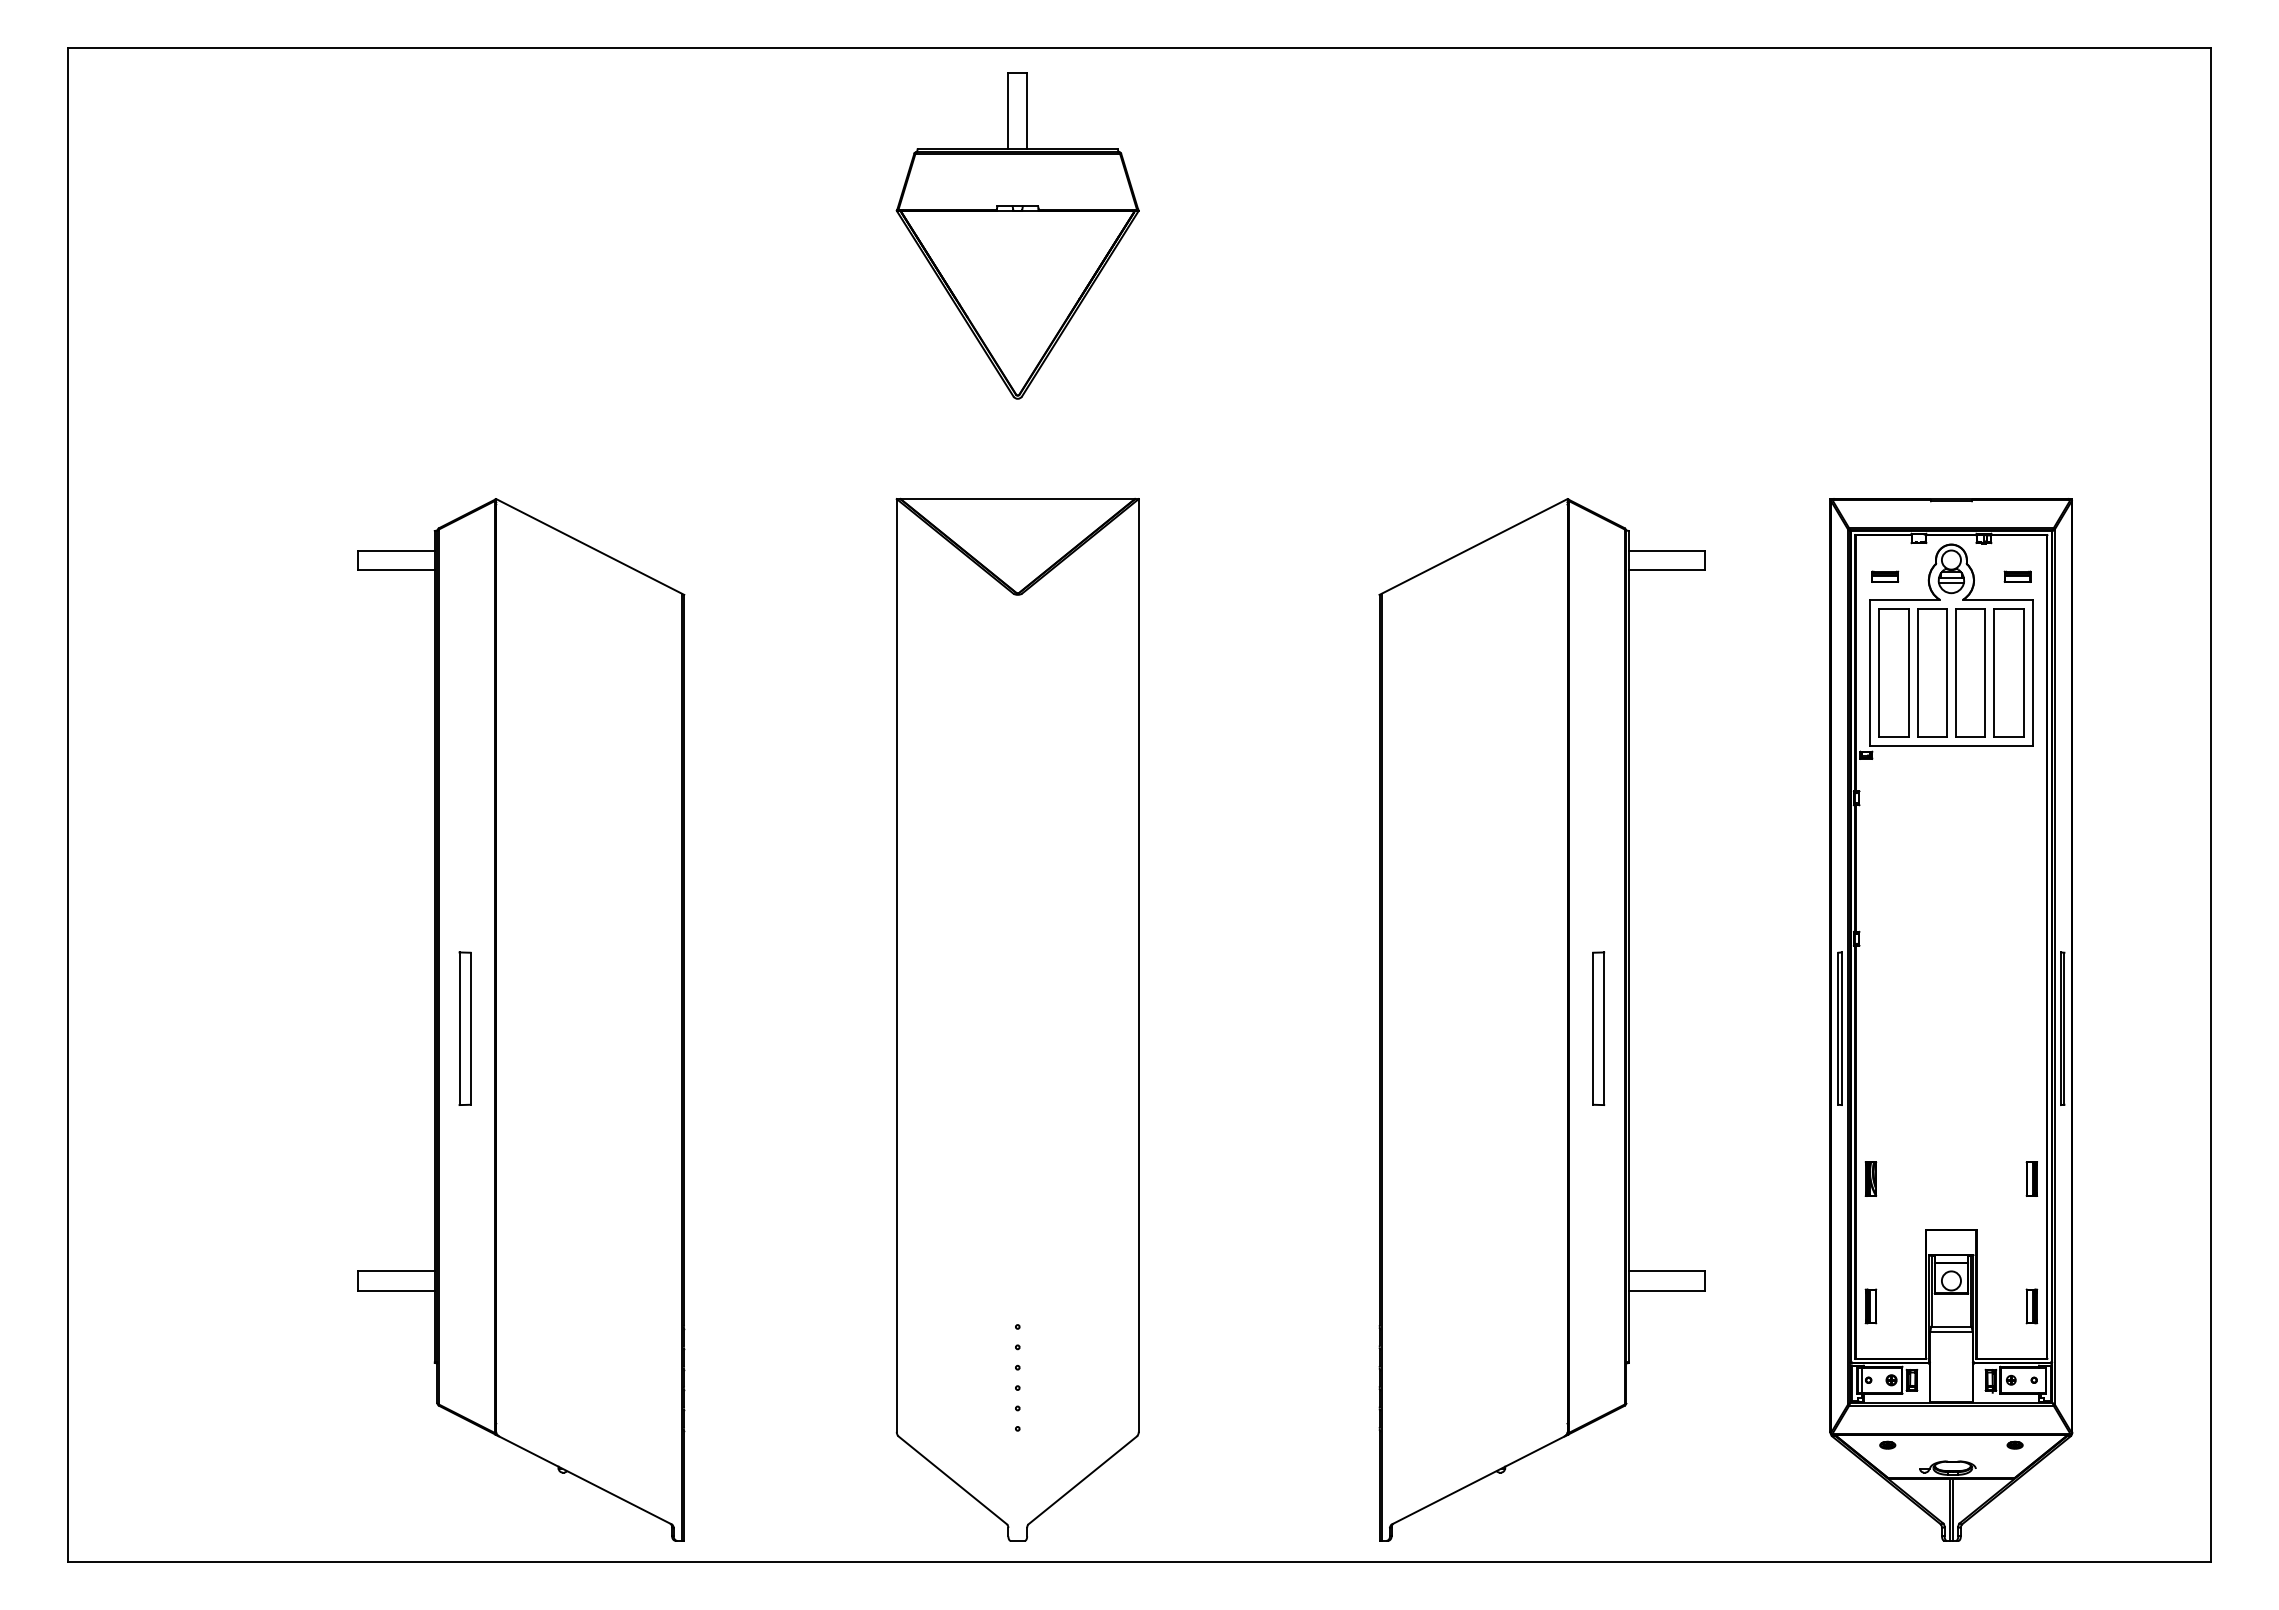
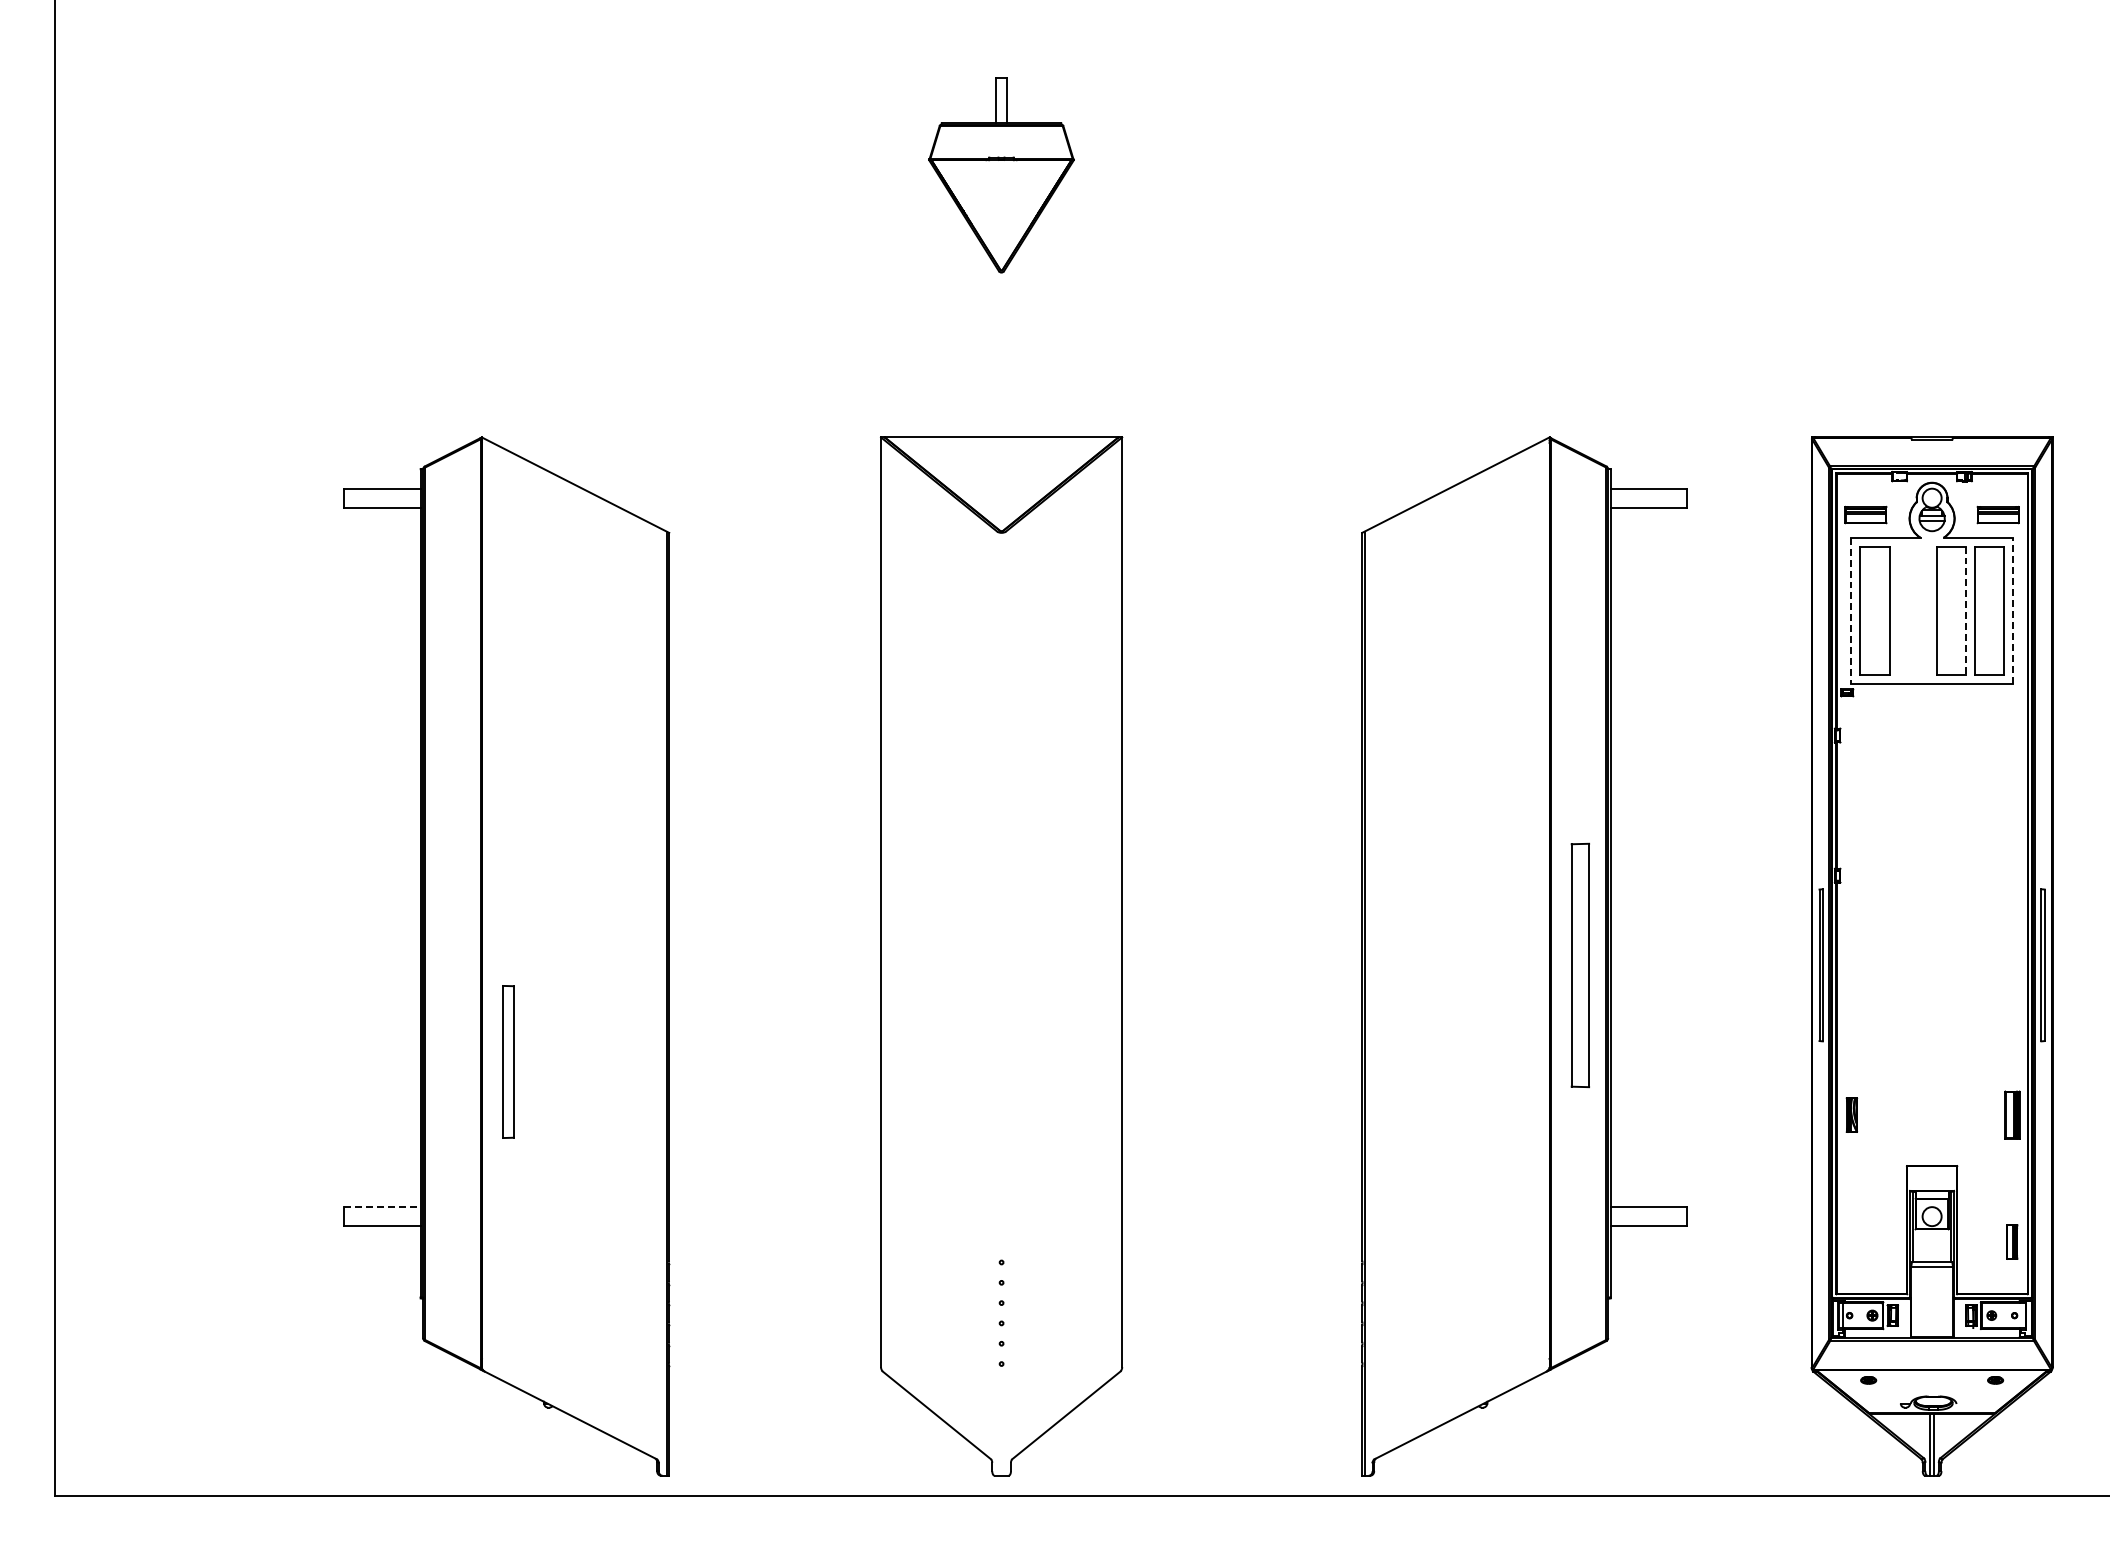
part: (1017, 235) -> (1001, 174), size x0.6
part: (1885, 576) -> (1866, 514), size x1.6
part: (2017, 576) -> (1997, 514), size x1.6
part: (1932, 672) -> (1913, 610), removed
line: (2032, 672) -> (2012, 610), solid -> dashed
line: (1870, 673) -> (1851, 611), solid -> dashed
line: (1985, 673) -> (1966, 611), solid -> dashed
part: (464, 1028) -> (508, 1061), moved
part: (1598, 1028) -> (1580, 965), size x1.6
part: (2031, 1178) -> (2011, 1114), size x1.4
line: (397, 1271) -> (383, 1207), solid -> dashed
part: (1870, 1306) -> (1851, 1242), removed

